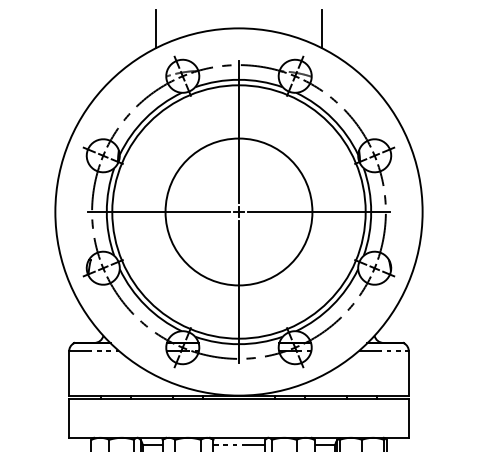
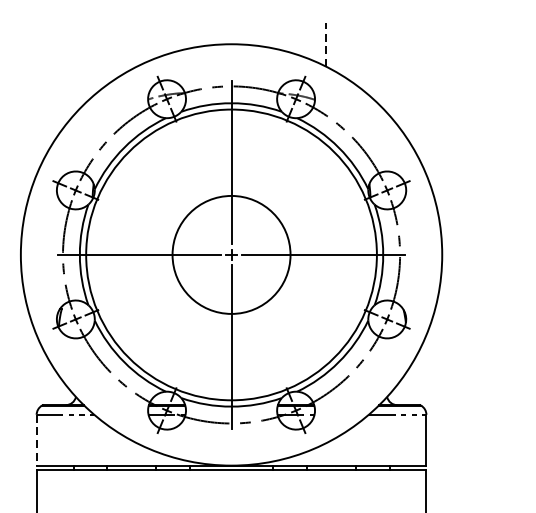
line: (321, 28) -> (326, 44), solid -> dashed
line: (156, 29) -> (136, 45), removed
circle: (238, 211) -> (230, 254), size x0.7
line: (69, 373) -> (37, 440), solid -> dashed

